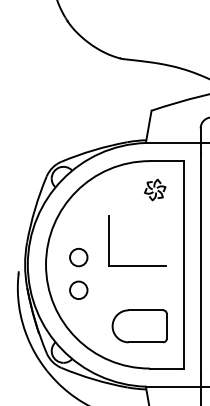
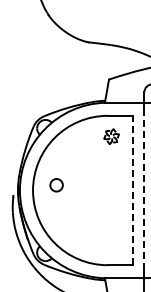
line: (184, 264) -> (132, 190), solid -> dashed
line: (200, 264) -> (144, 190), solid -> dashed
part: (138, 266) -> (99, 191), removed
circle: (78, 289) -> (56, 208), removed
part: (139, 325) -> (100, 234), removed

